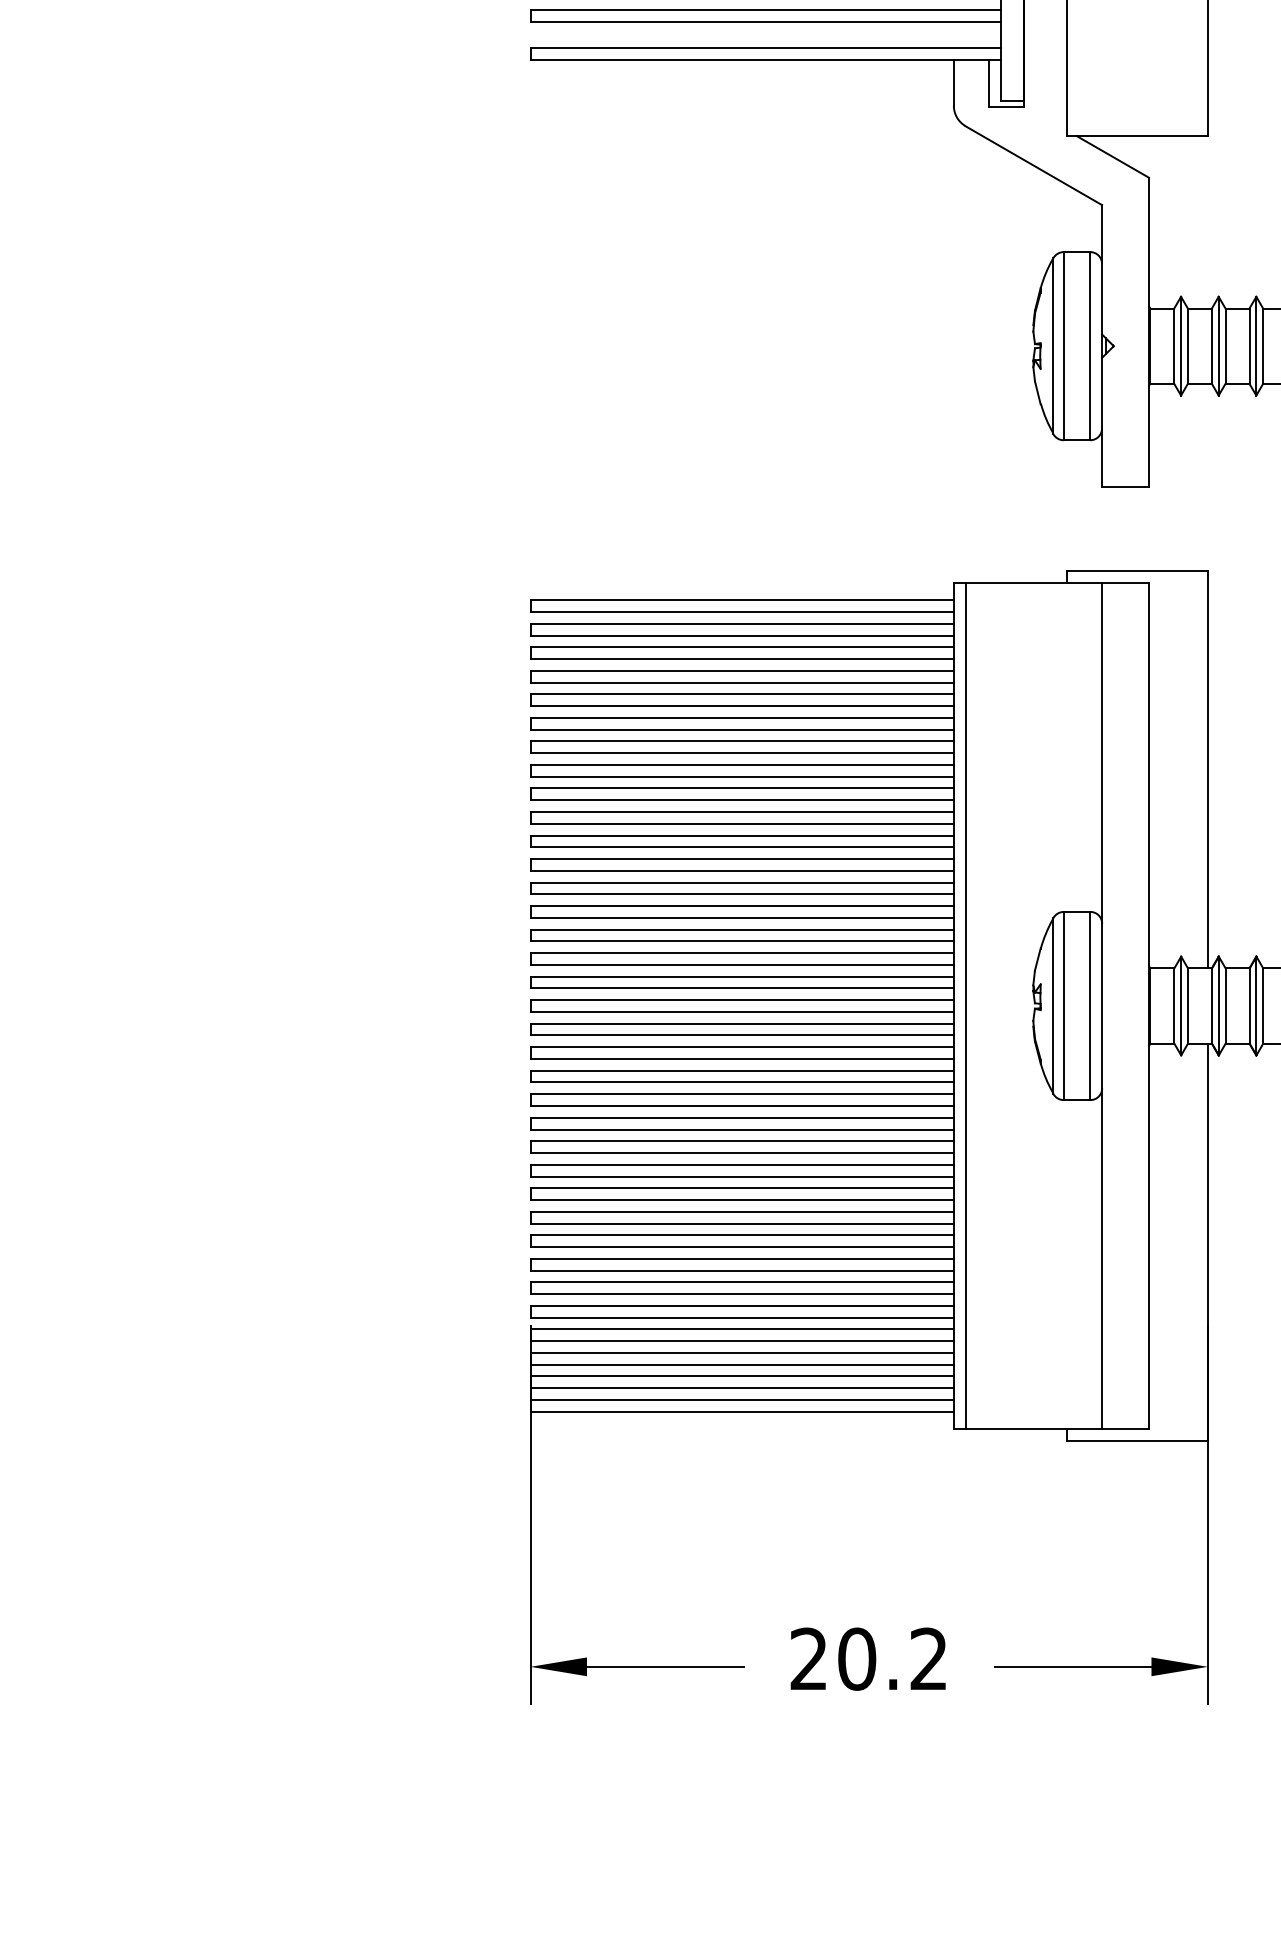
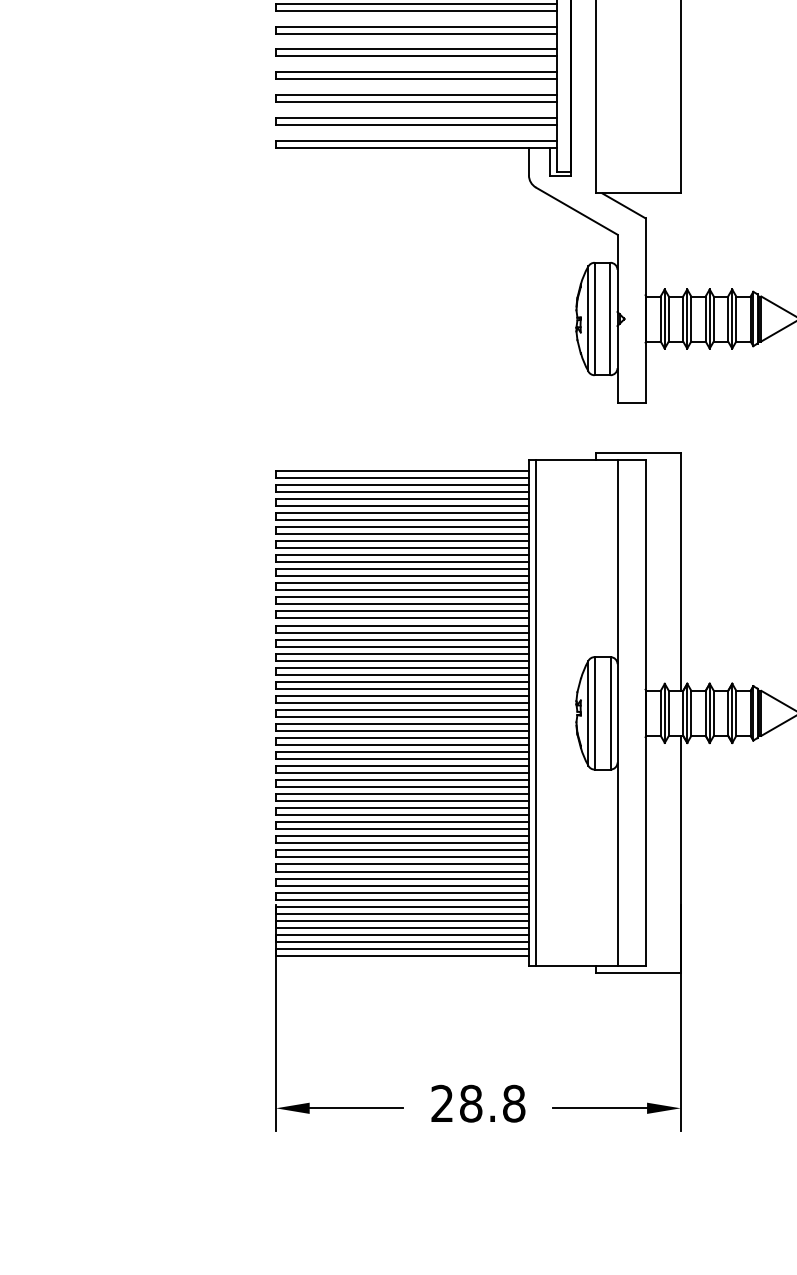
text: (892, 1658) -> (492, 1103), 20.2 -> 28.8

